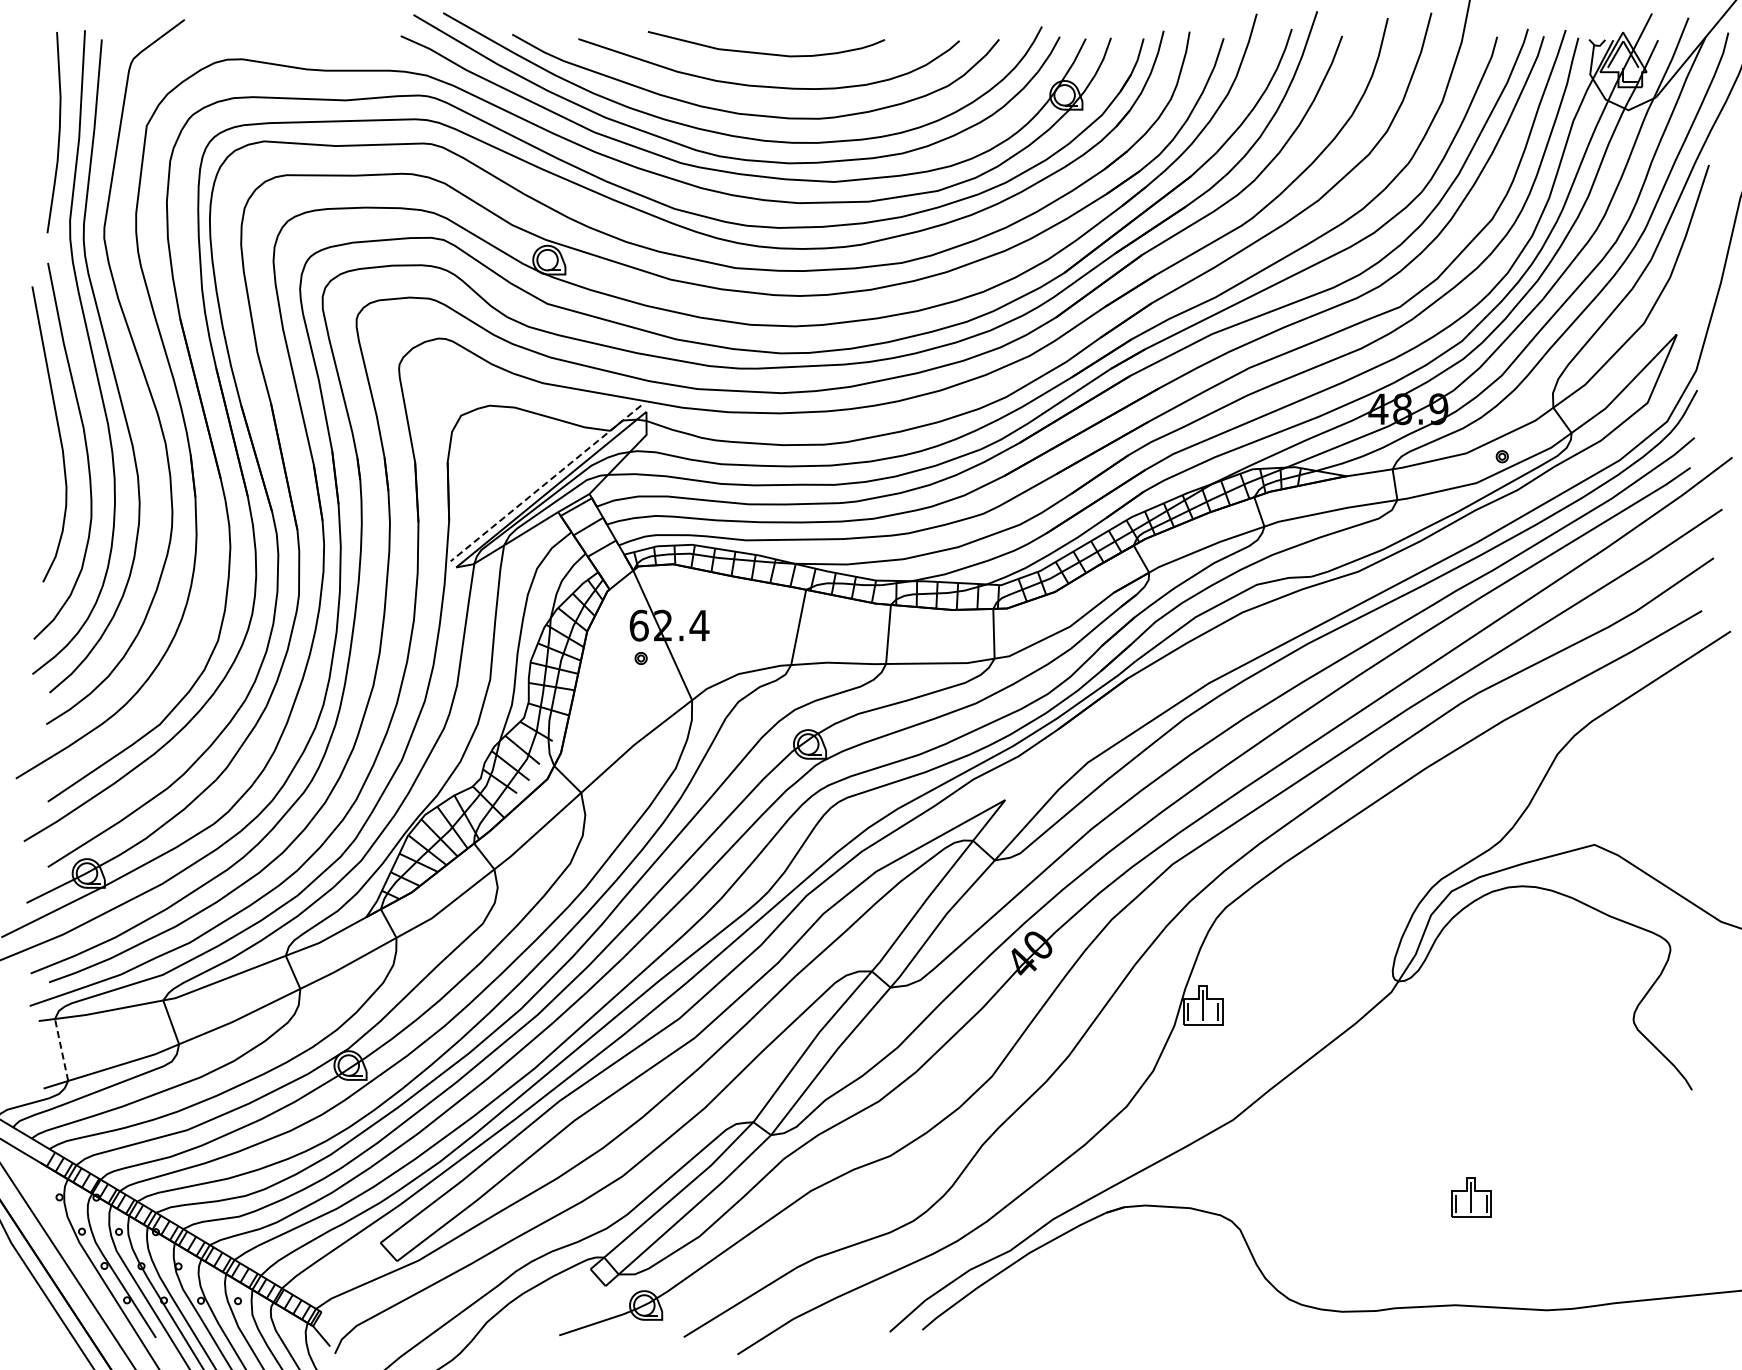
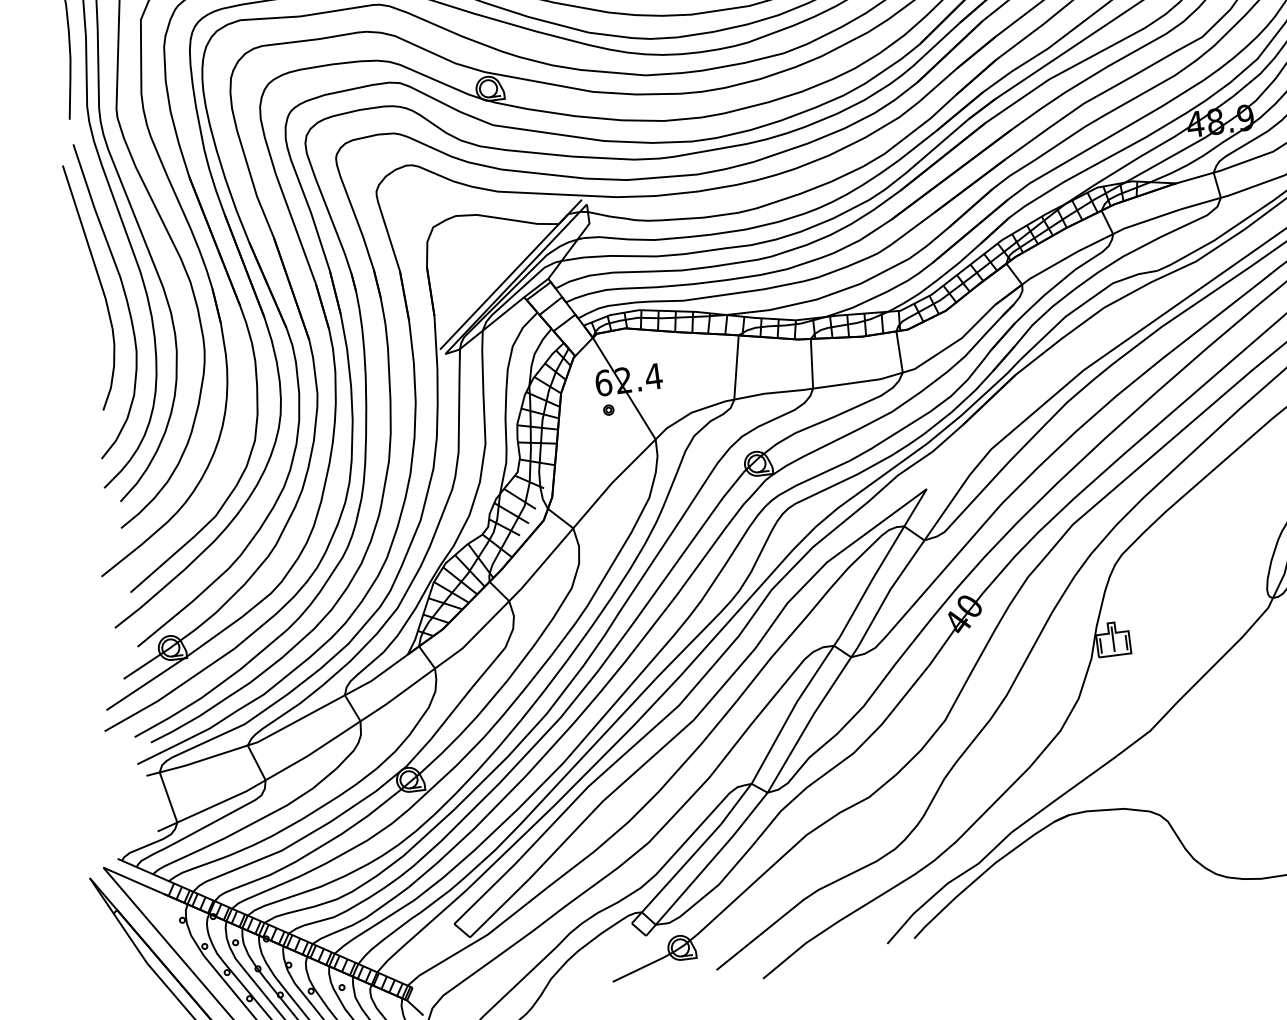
line: (547, 482) -> (512, 273), dashed -> solid
line: (61, 1050) -> (168, 797), dashed -> solid

